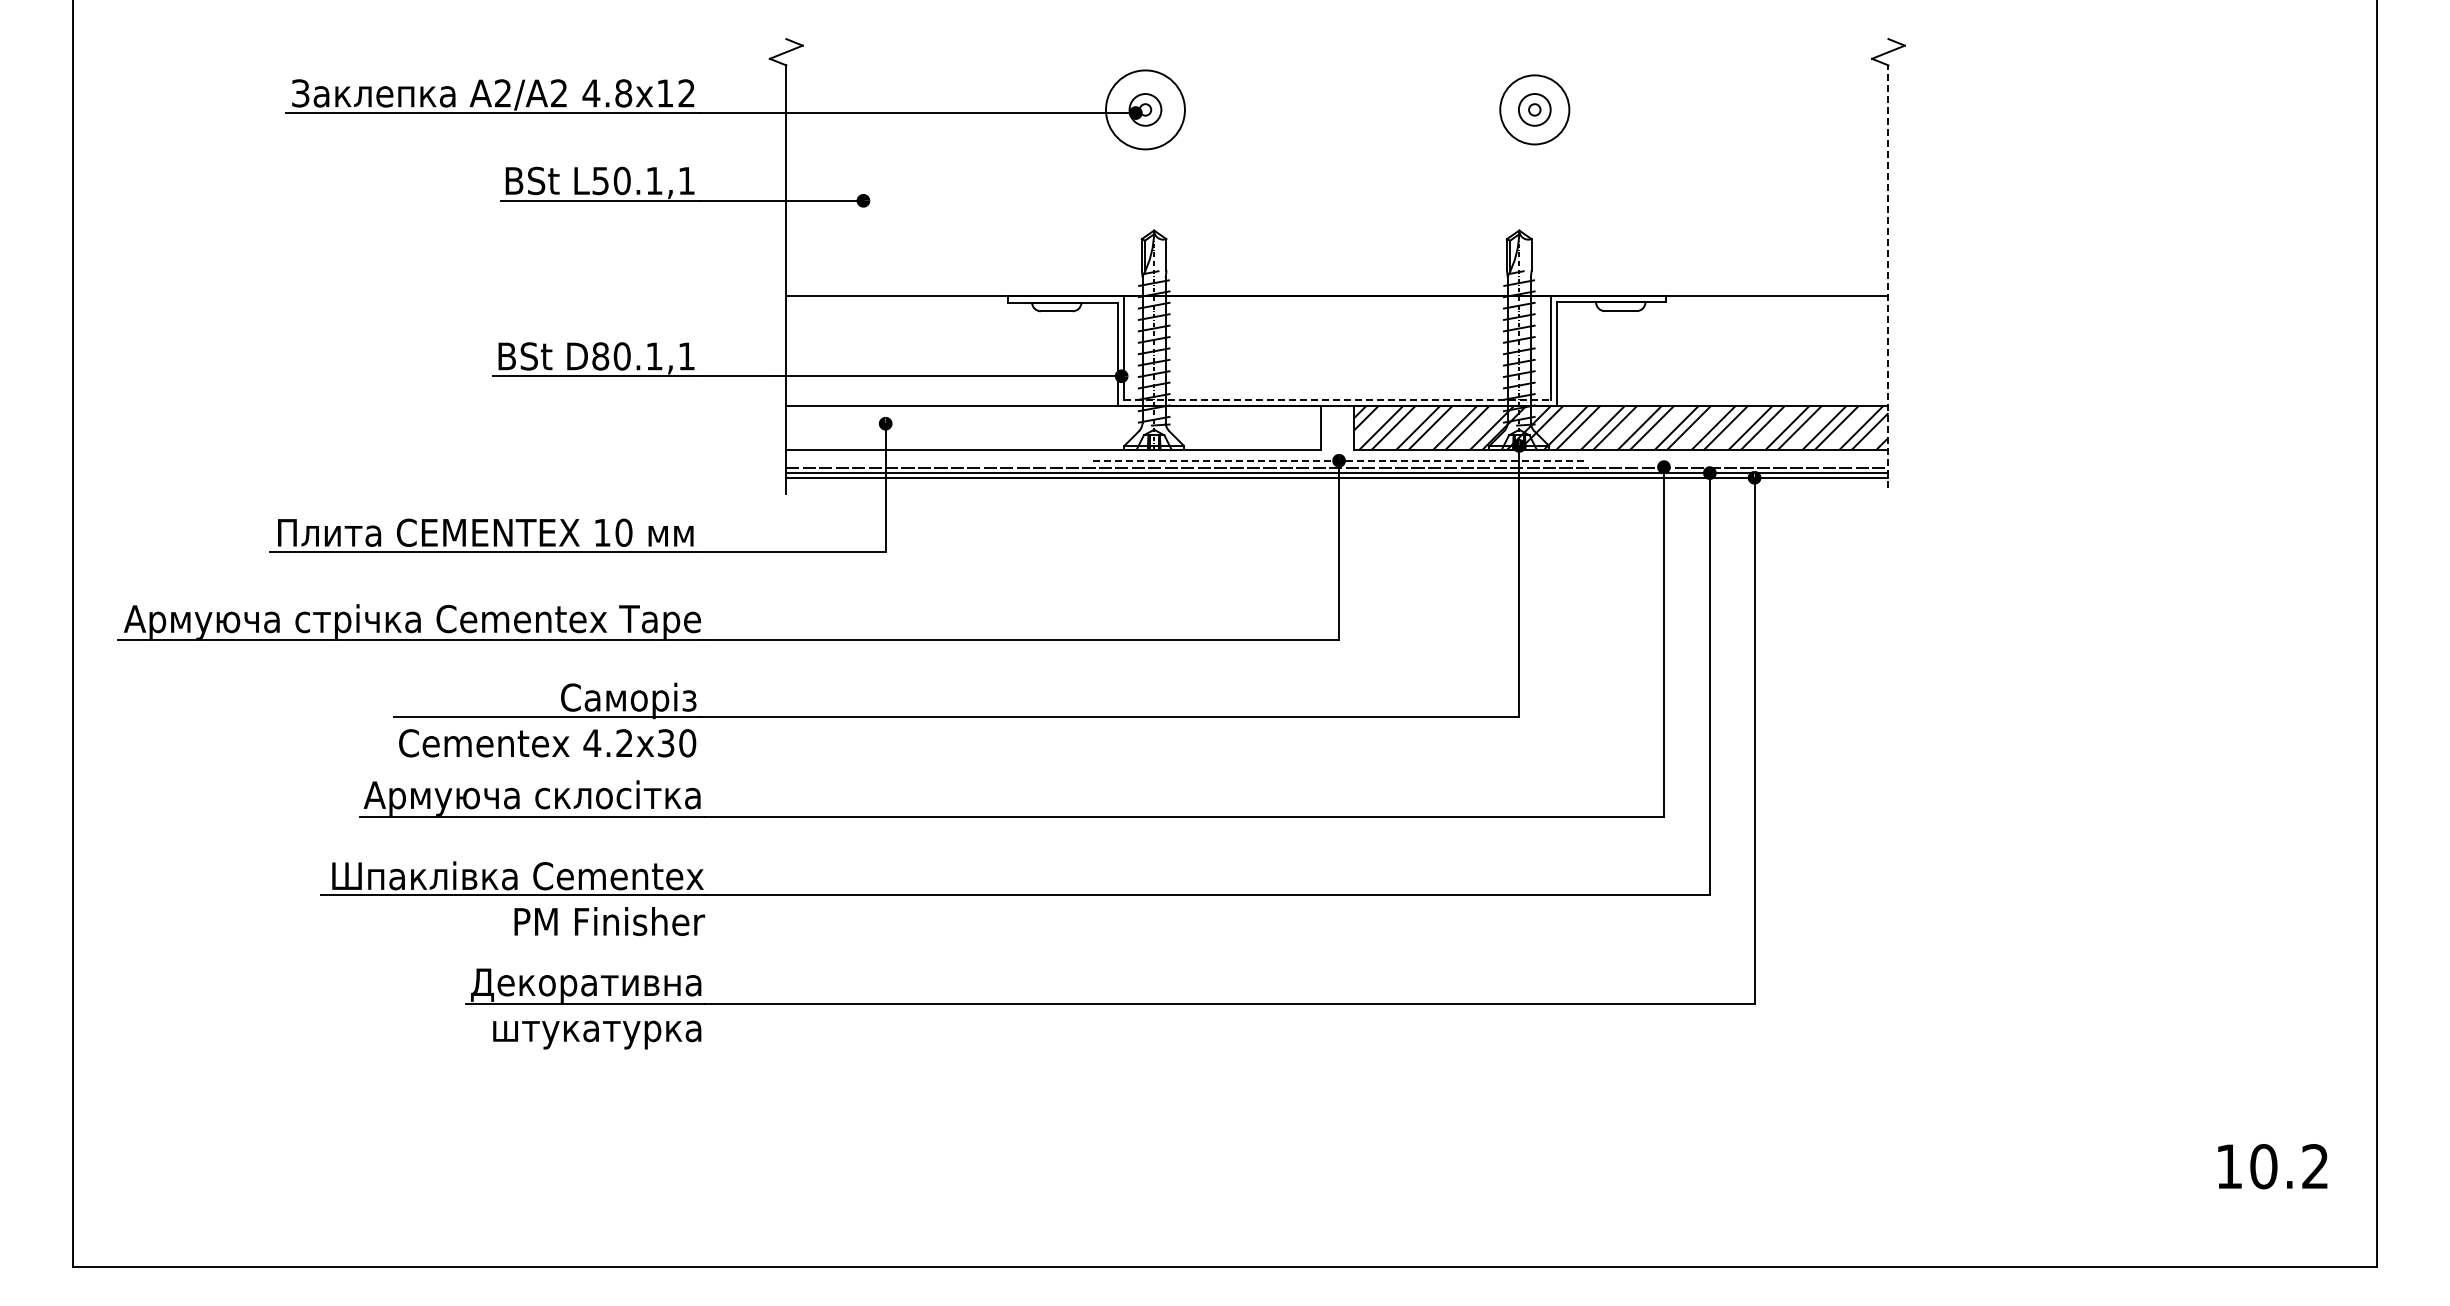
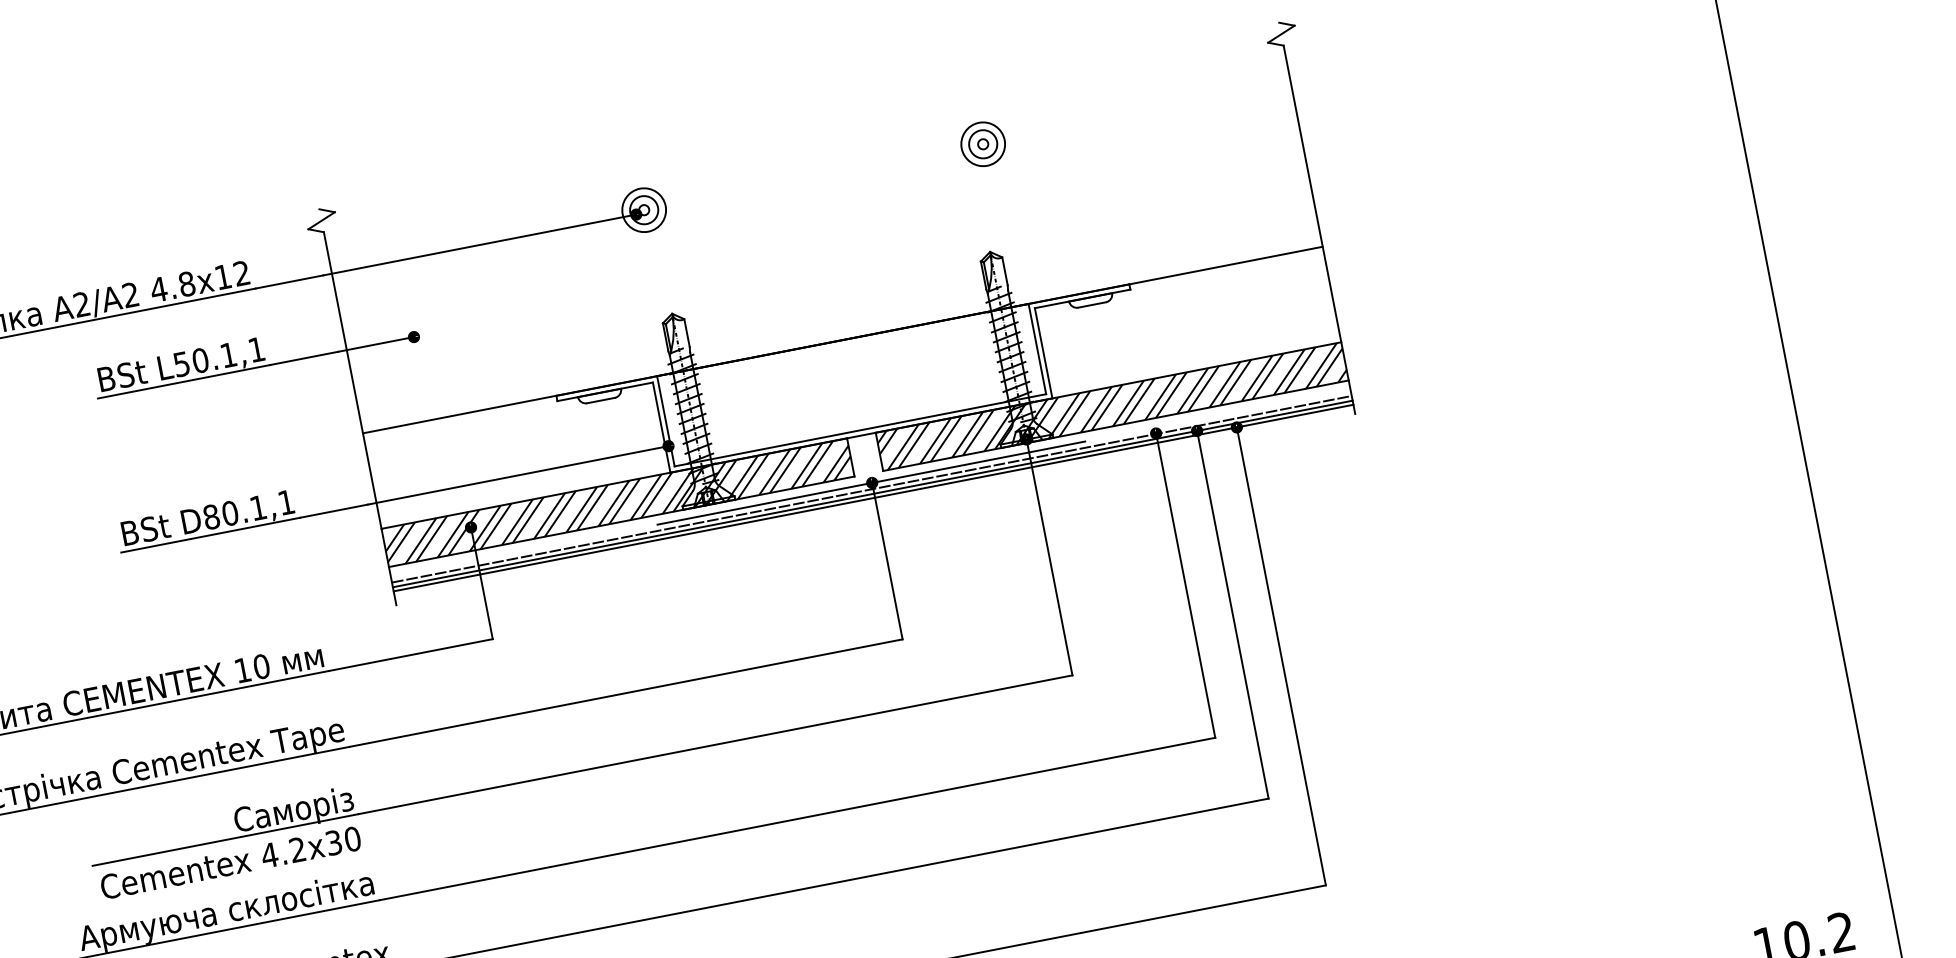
circle: (1145, 109) -> (644, 209), size x0.62
circle: (1534, 109) -> (982, 143), size x0.71
line: (1888, 276) -> (1319, 229), dashed -> solid
line: (1337, 399) -> (860, 429), dashed -> solid
hatch: (1053, 427) -> (617, 502), added
line: (1338, 460) -> (871, 482), dashed -> solid

